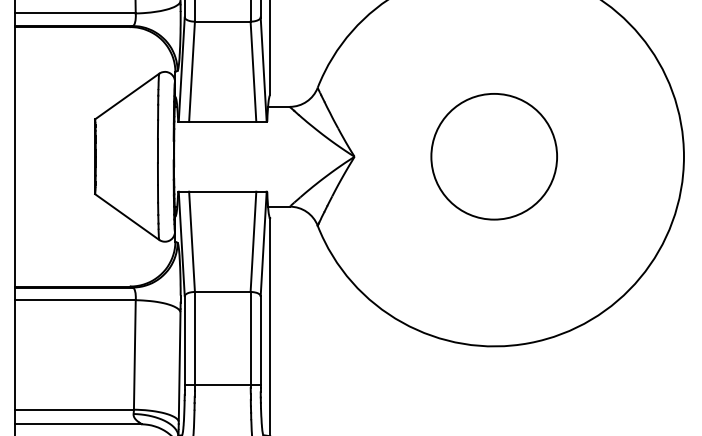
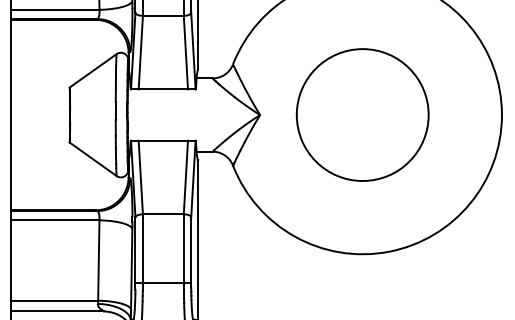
circle: (494, 156) -> (362, 114), size x1.43

